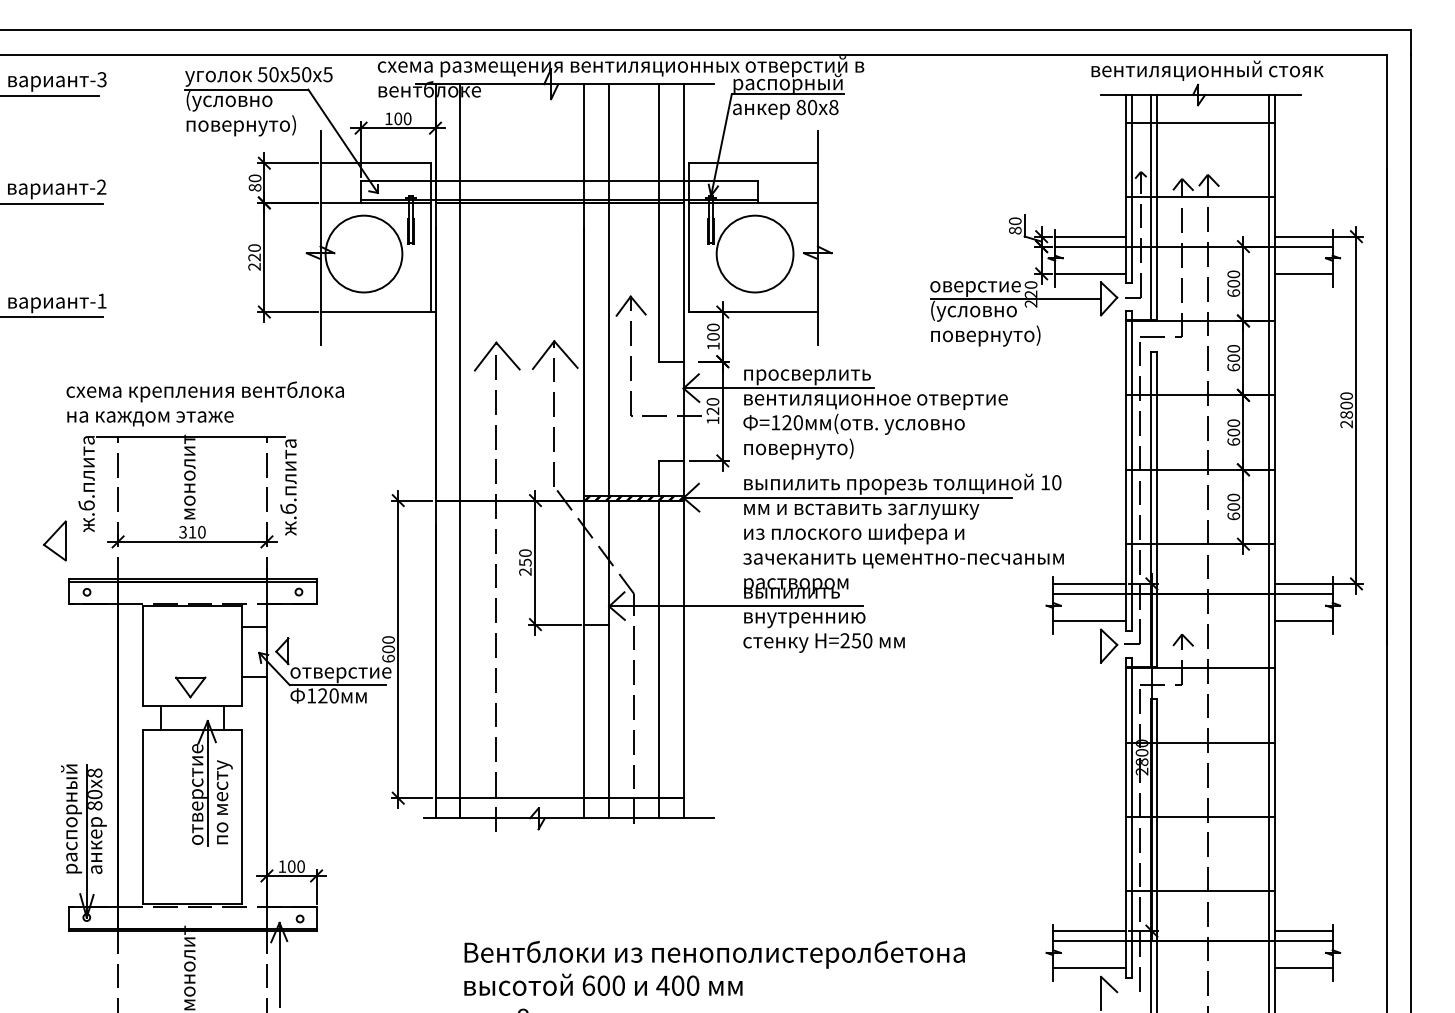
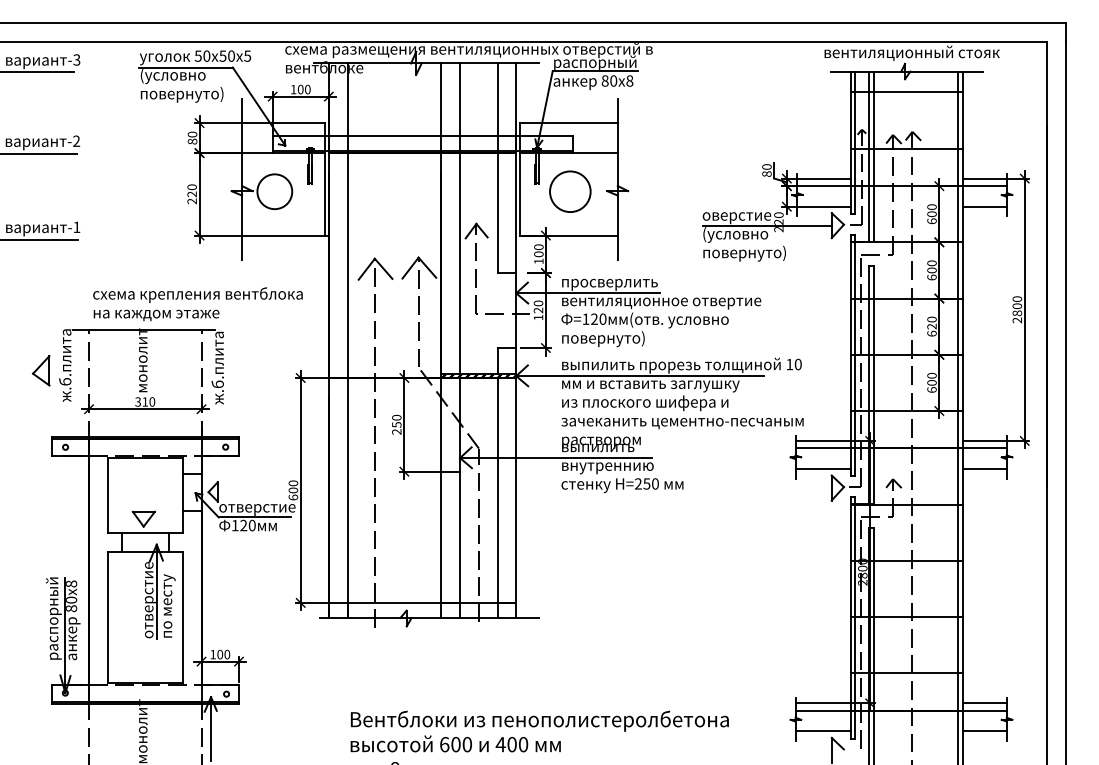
circle: (363, 253) -> (274, 191), size x0.6
circle: (754, 253) -> (569, 191), size x0.7
text: (204, 403) -> (197, 303), moved
text: (1233, 432) -> (931, 326), 600 -> 620
part: (54, 540) -> (40, 370), moved

